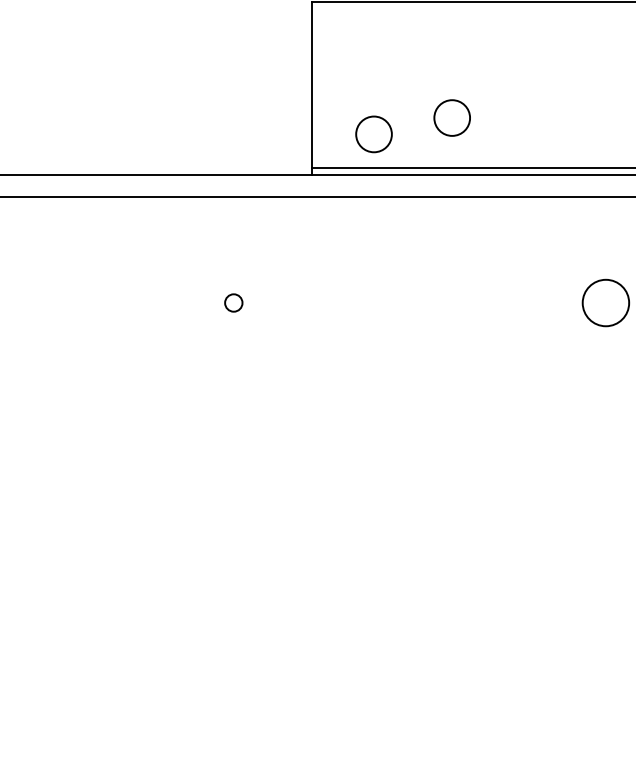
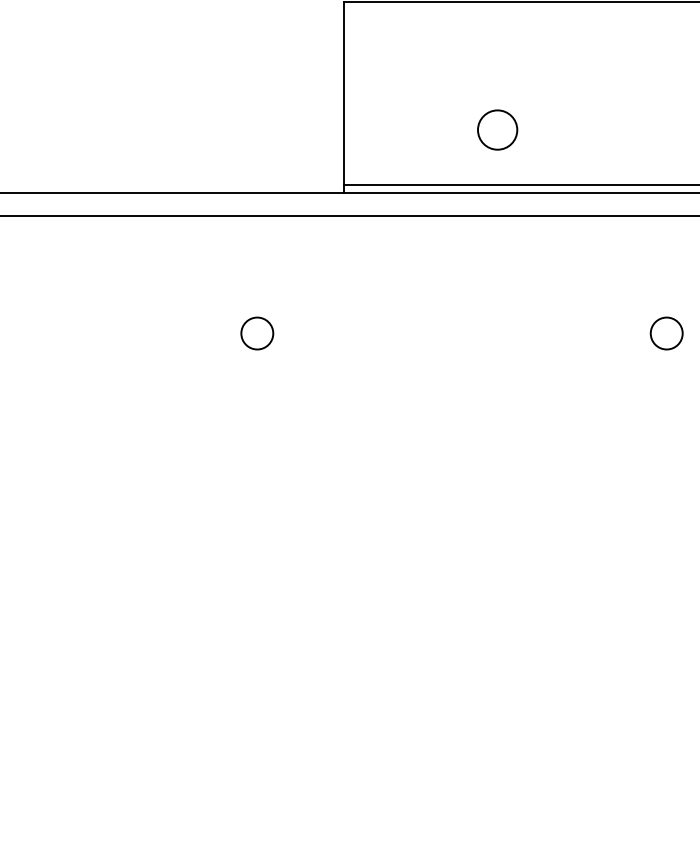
circle: (373, 133) -> (411, 147), removed
circle: (233, 302) -> (257, 333), size x1.67
circle: (605, 302) -> (666, 333), size x0.62

